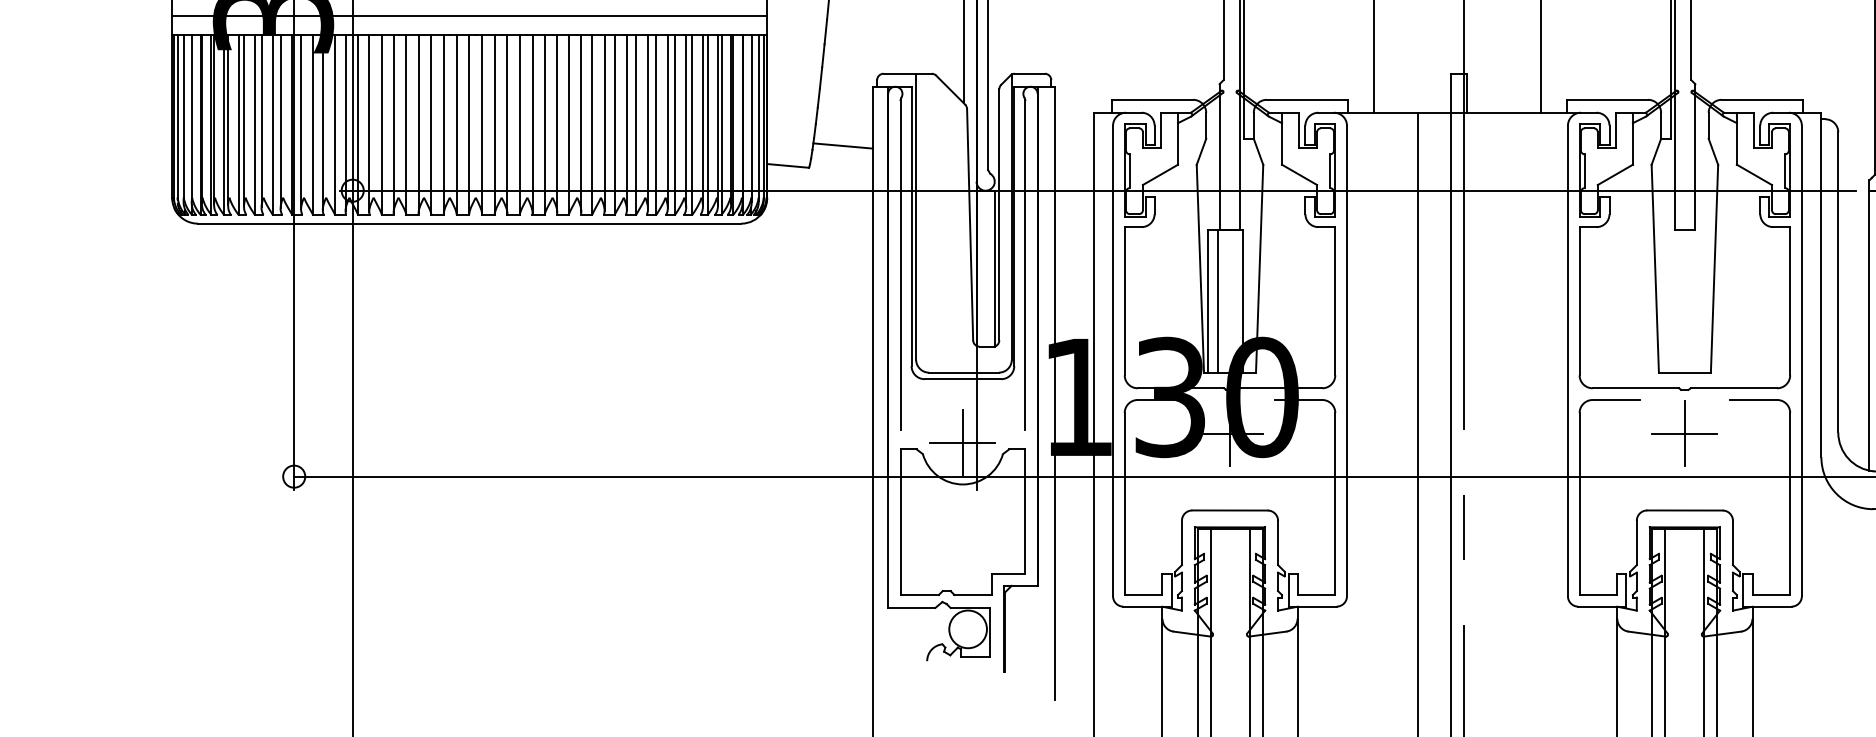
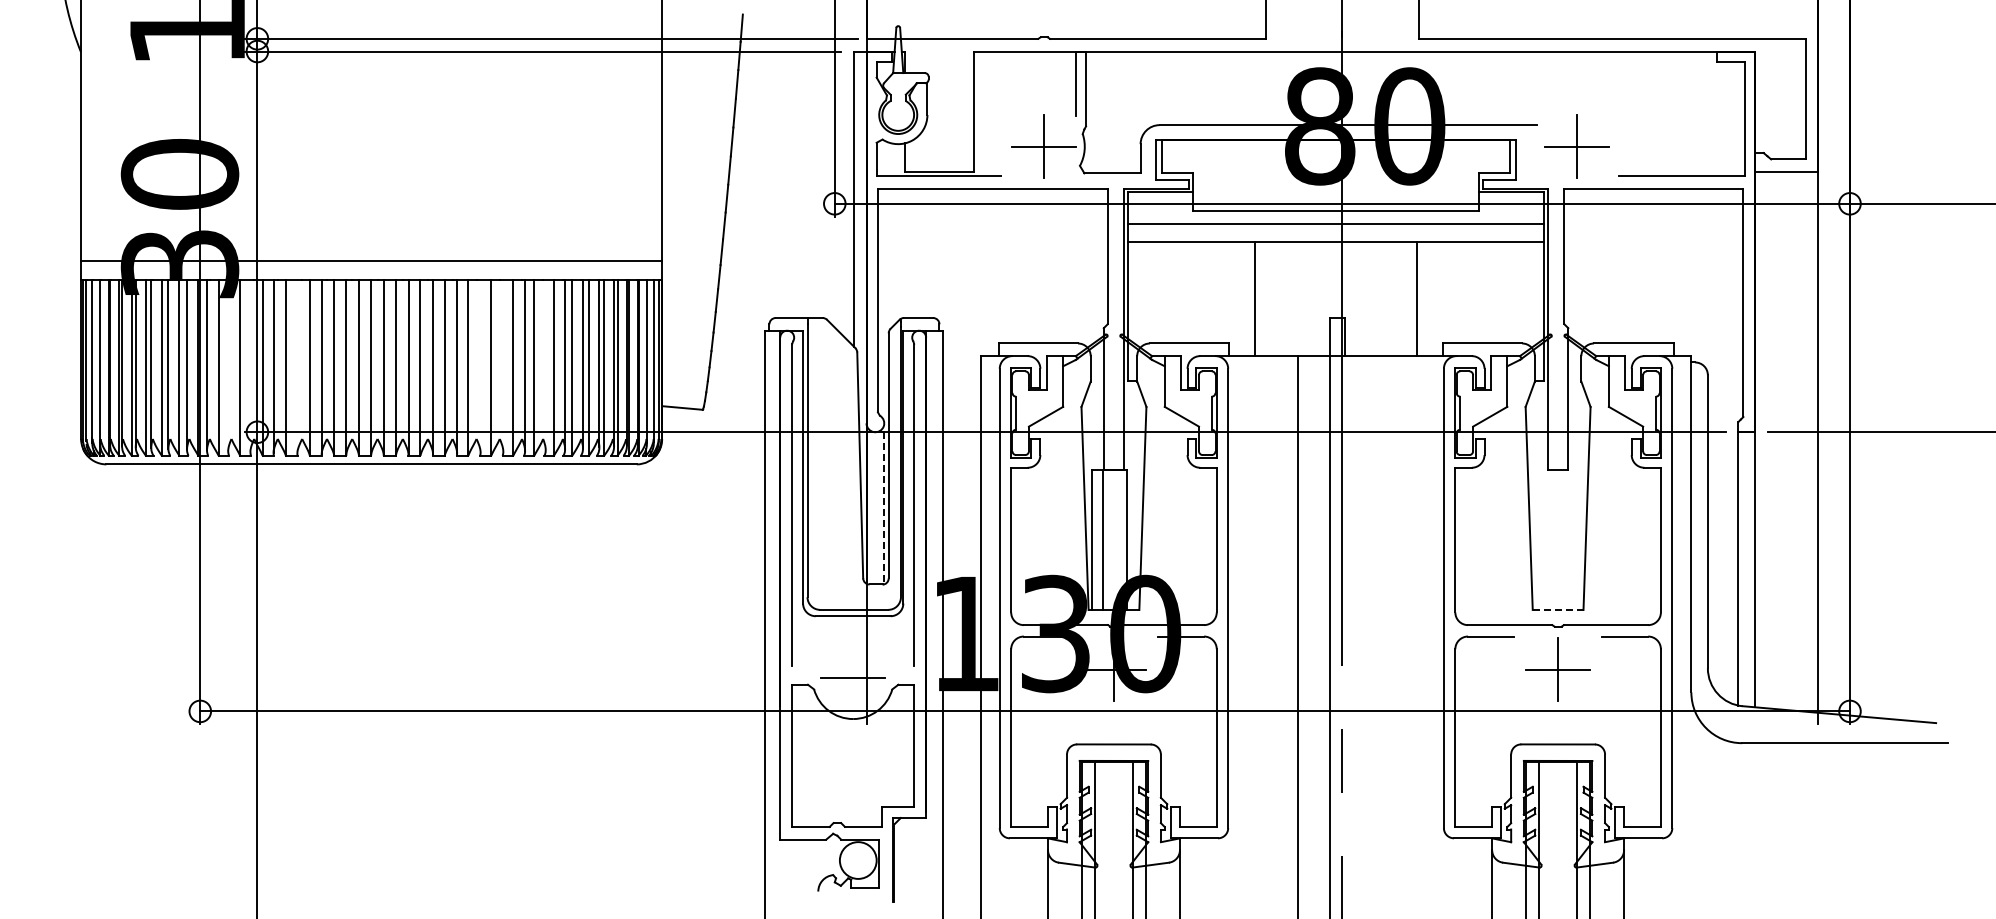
line: (647, 121) -> (545, 364), removed
line: (323, 122) -> (228, 365), removed
line: (604, 122) -> (503, 365), removed
line: (345, 123) -> (250, 366), removed
line: (393, 123) -> (297, 366), removed
line: (581, 123) -> (480, 366), removed
line: (843, 145) -> (736, 388), removed
line: (994, 268) -> (884, 508), solid -> dashed
line: (1685, 372) -> (1558, 609), solid -> dashed
line: (963, 442) -> (853, 678), removed

